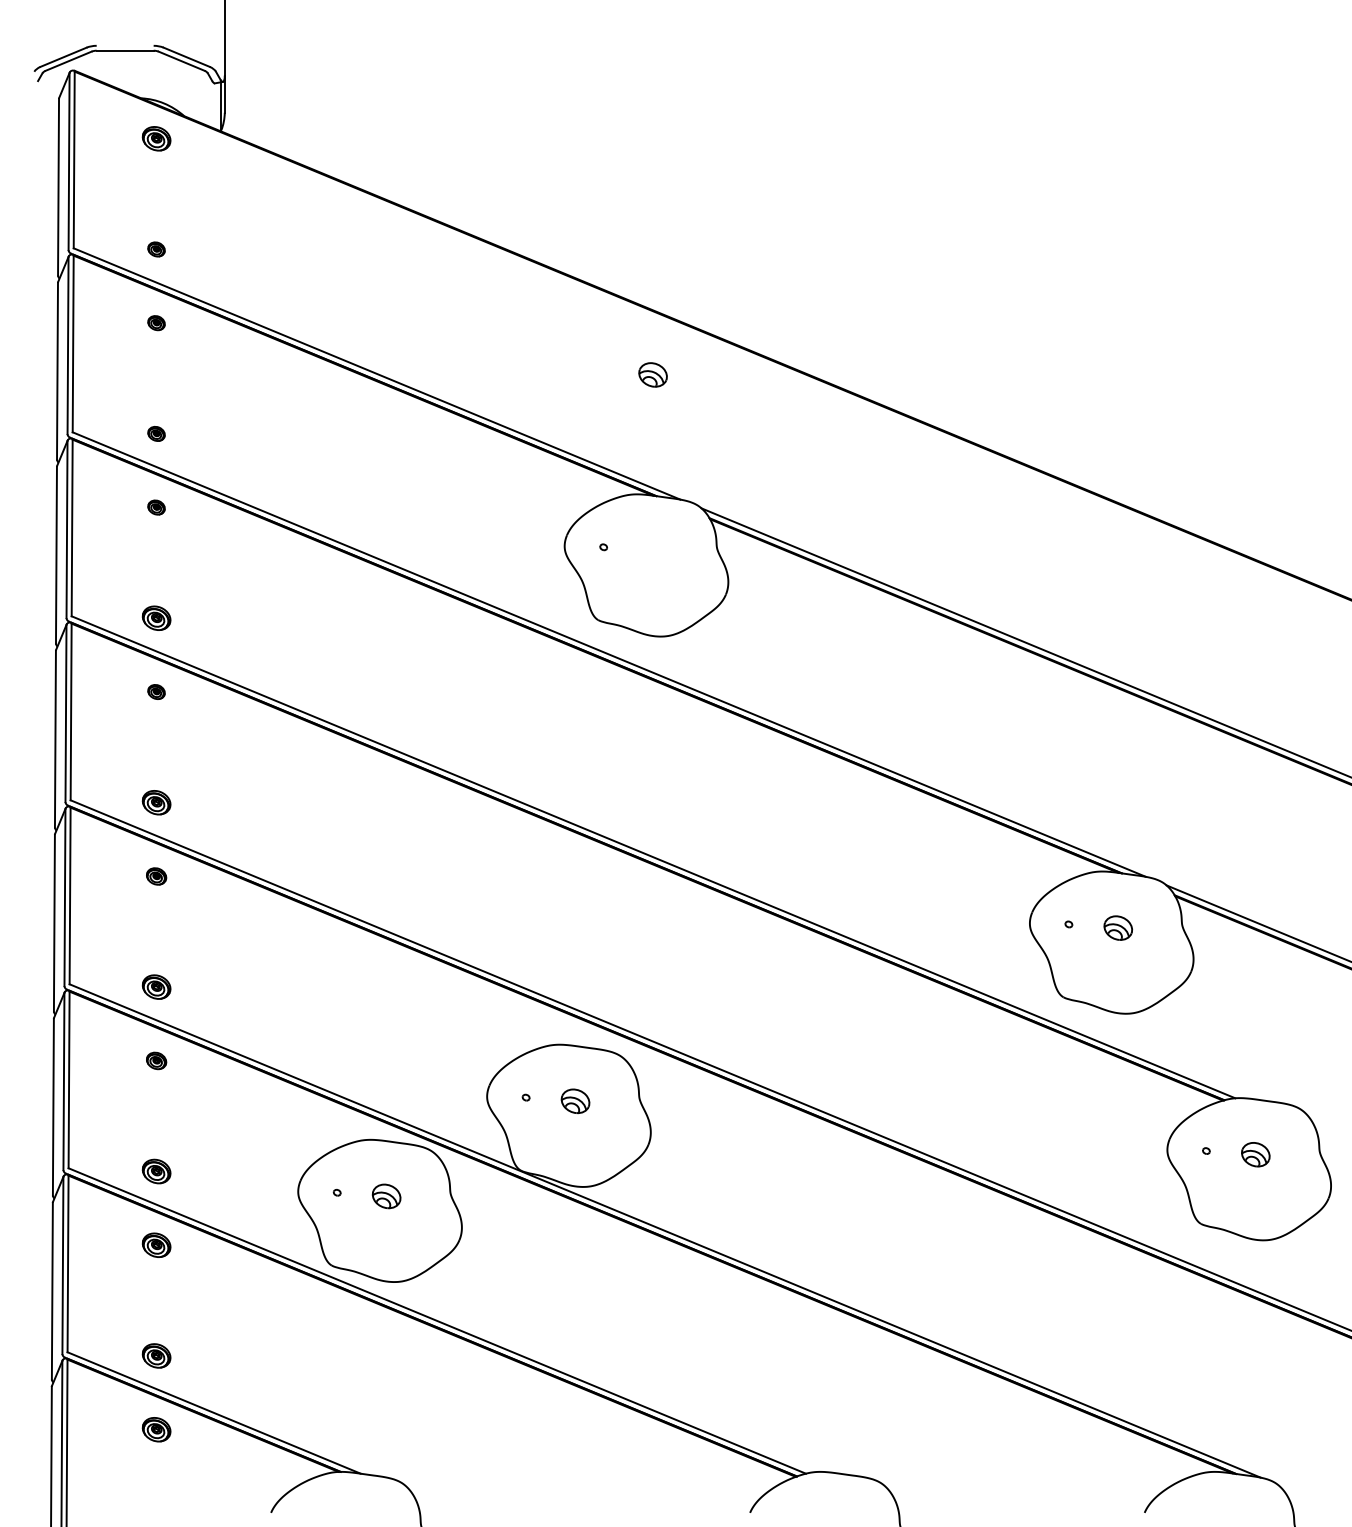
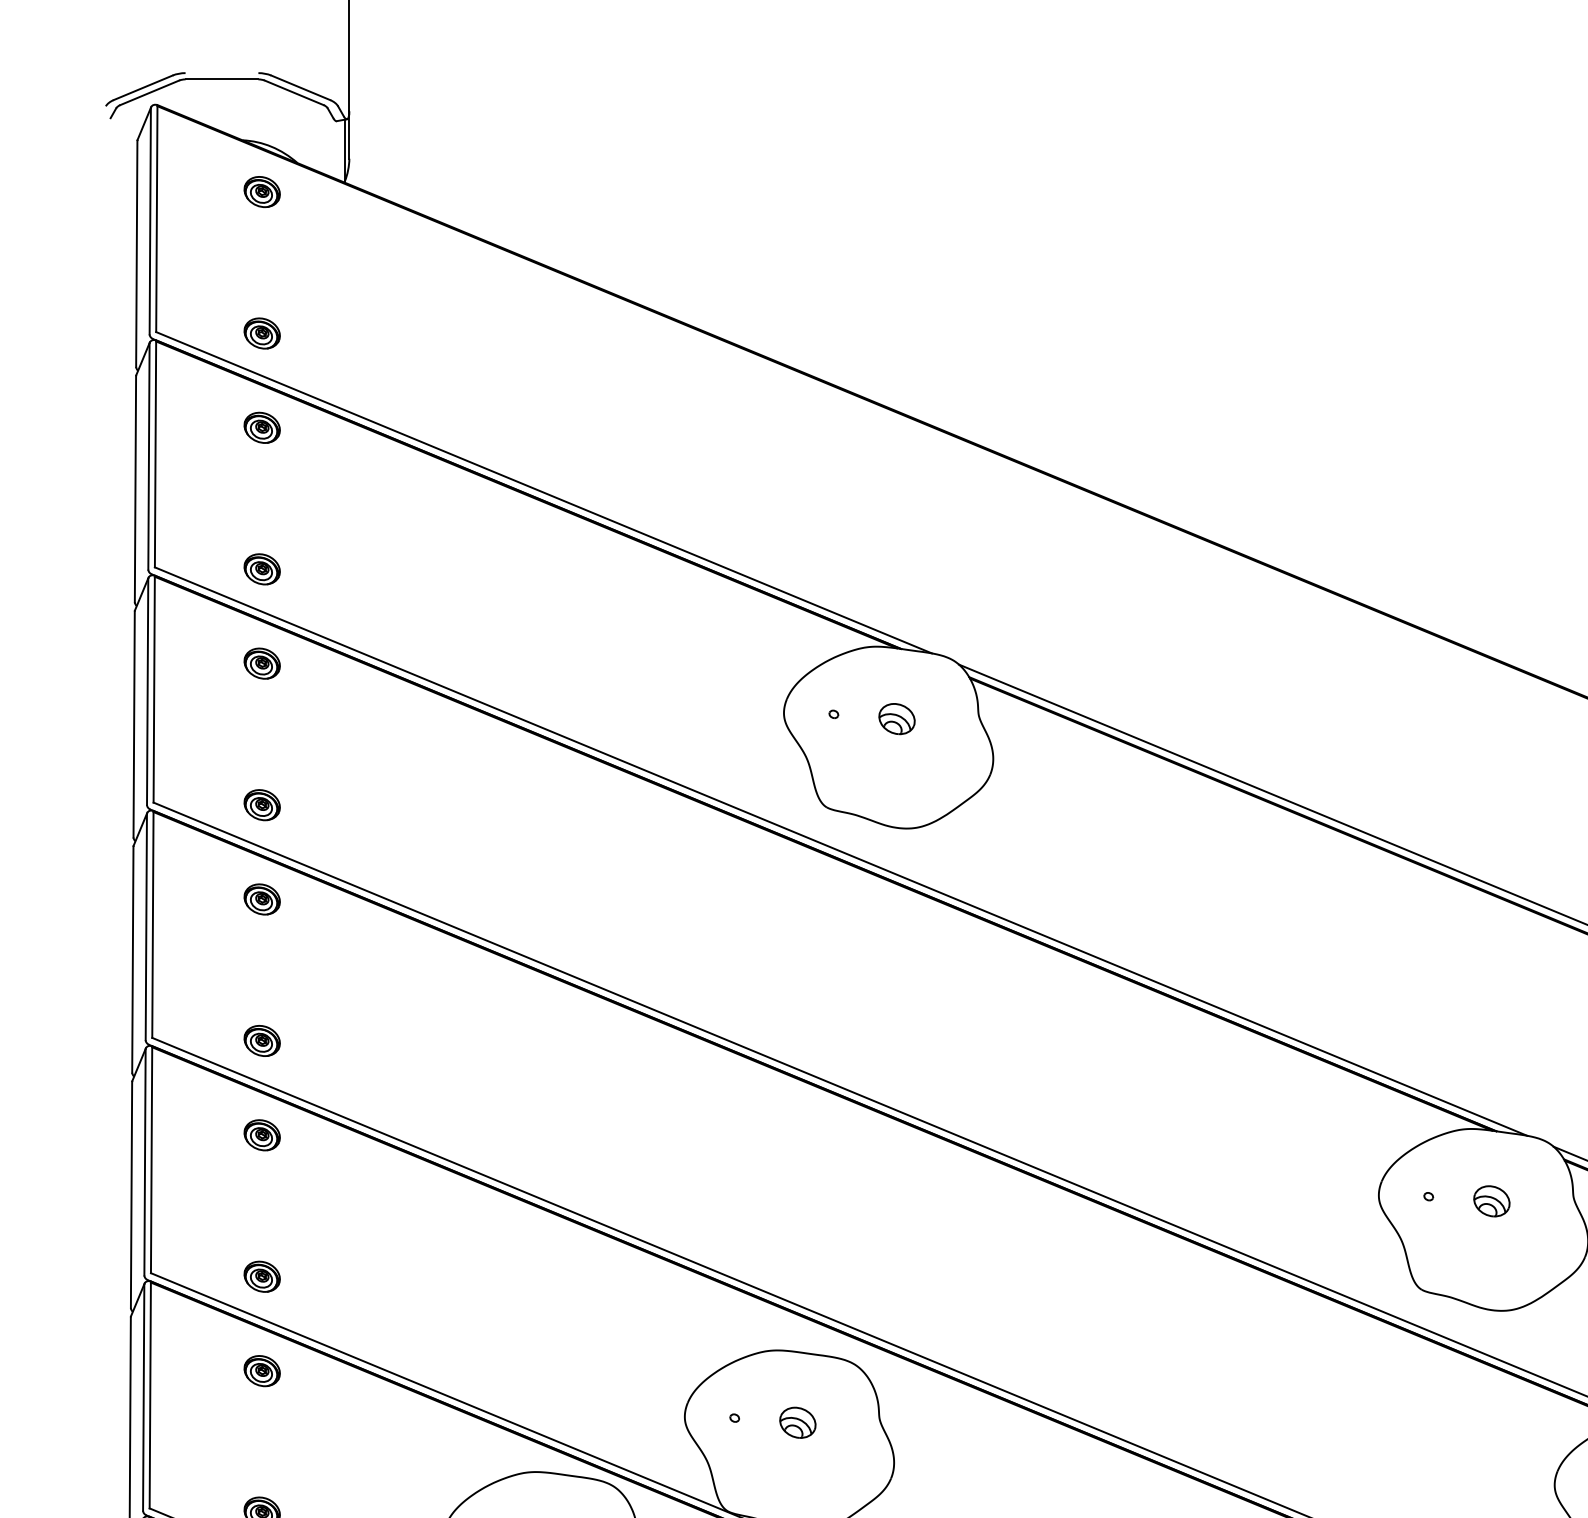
part: (156, 249) -> (262, 333), size x1.67
part: (156, 322) -> (262, 426), size x1.67
part: (652, 374) -> (896, 718), moved
part: (156, 433) -> (262, 568), size x1.67
part: (156, 507) -> (262, 663), size x1.67
part: (156, 691) -> (262, 898), size x1.67
part: (156, 876) -> (262, 1135), size x1.43
part: (156, 1060) -> (262, 1370), size x1.43

